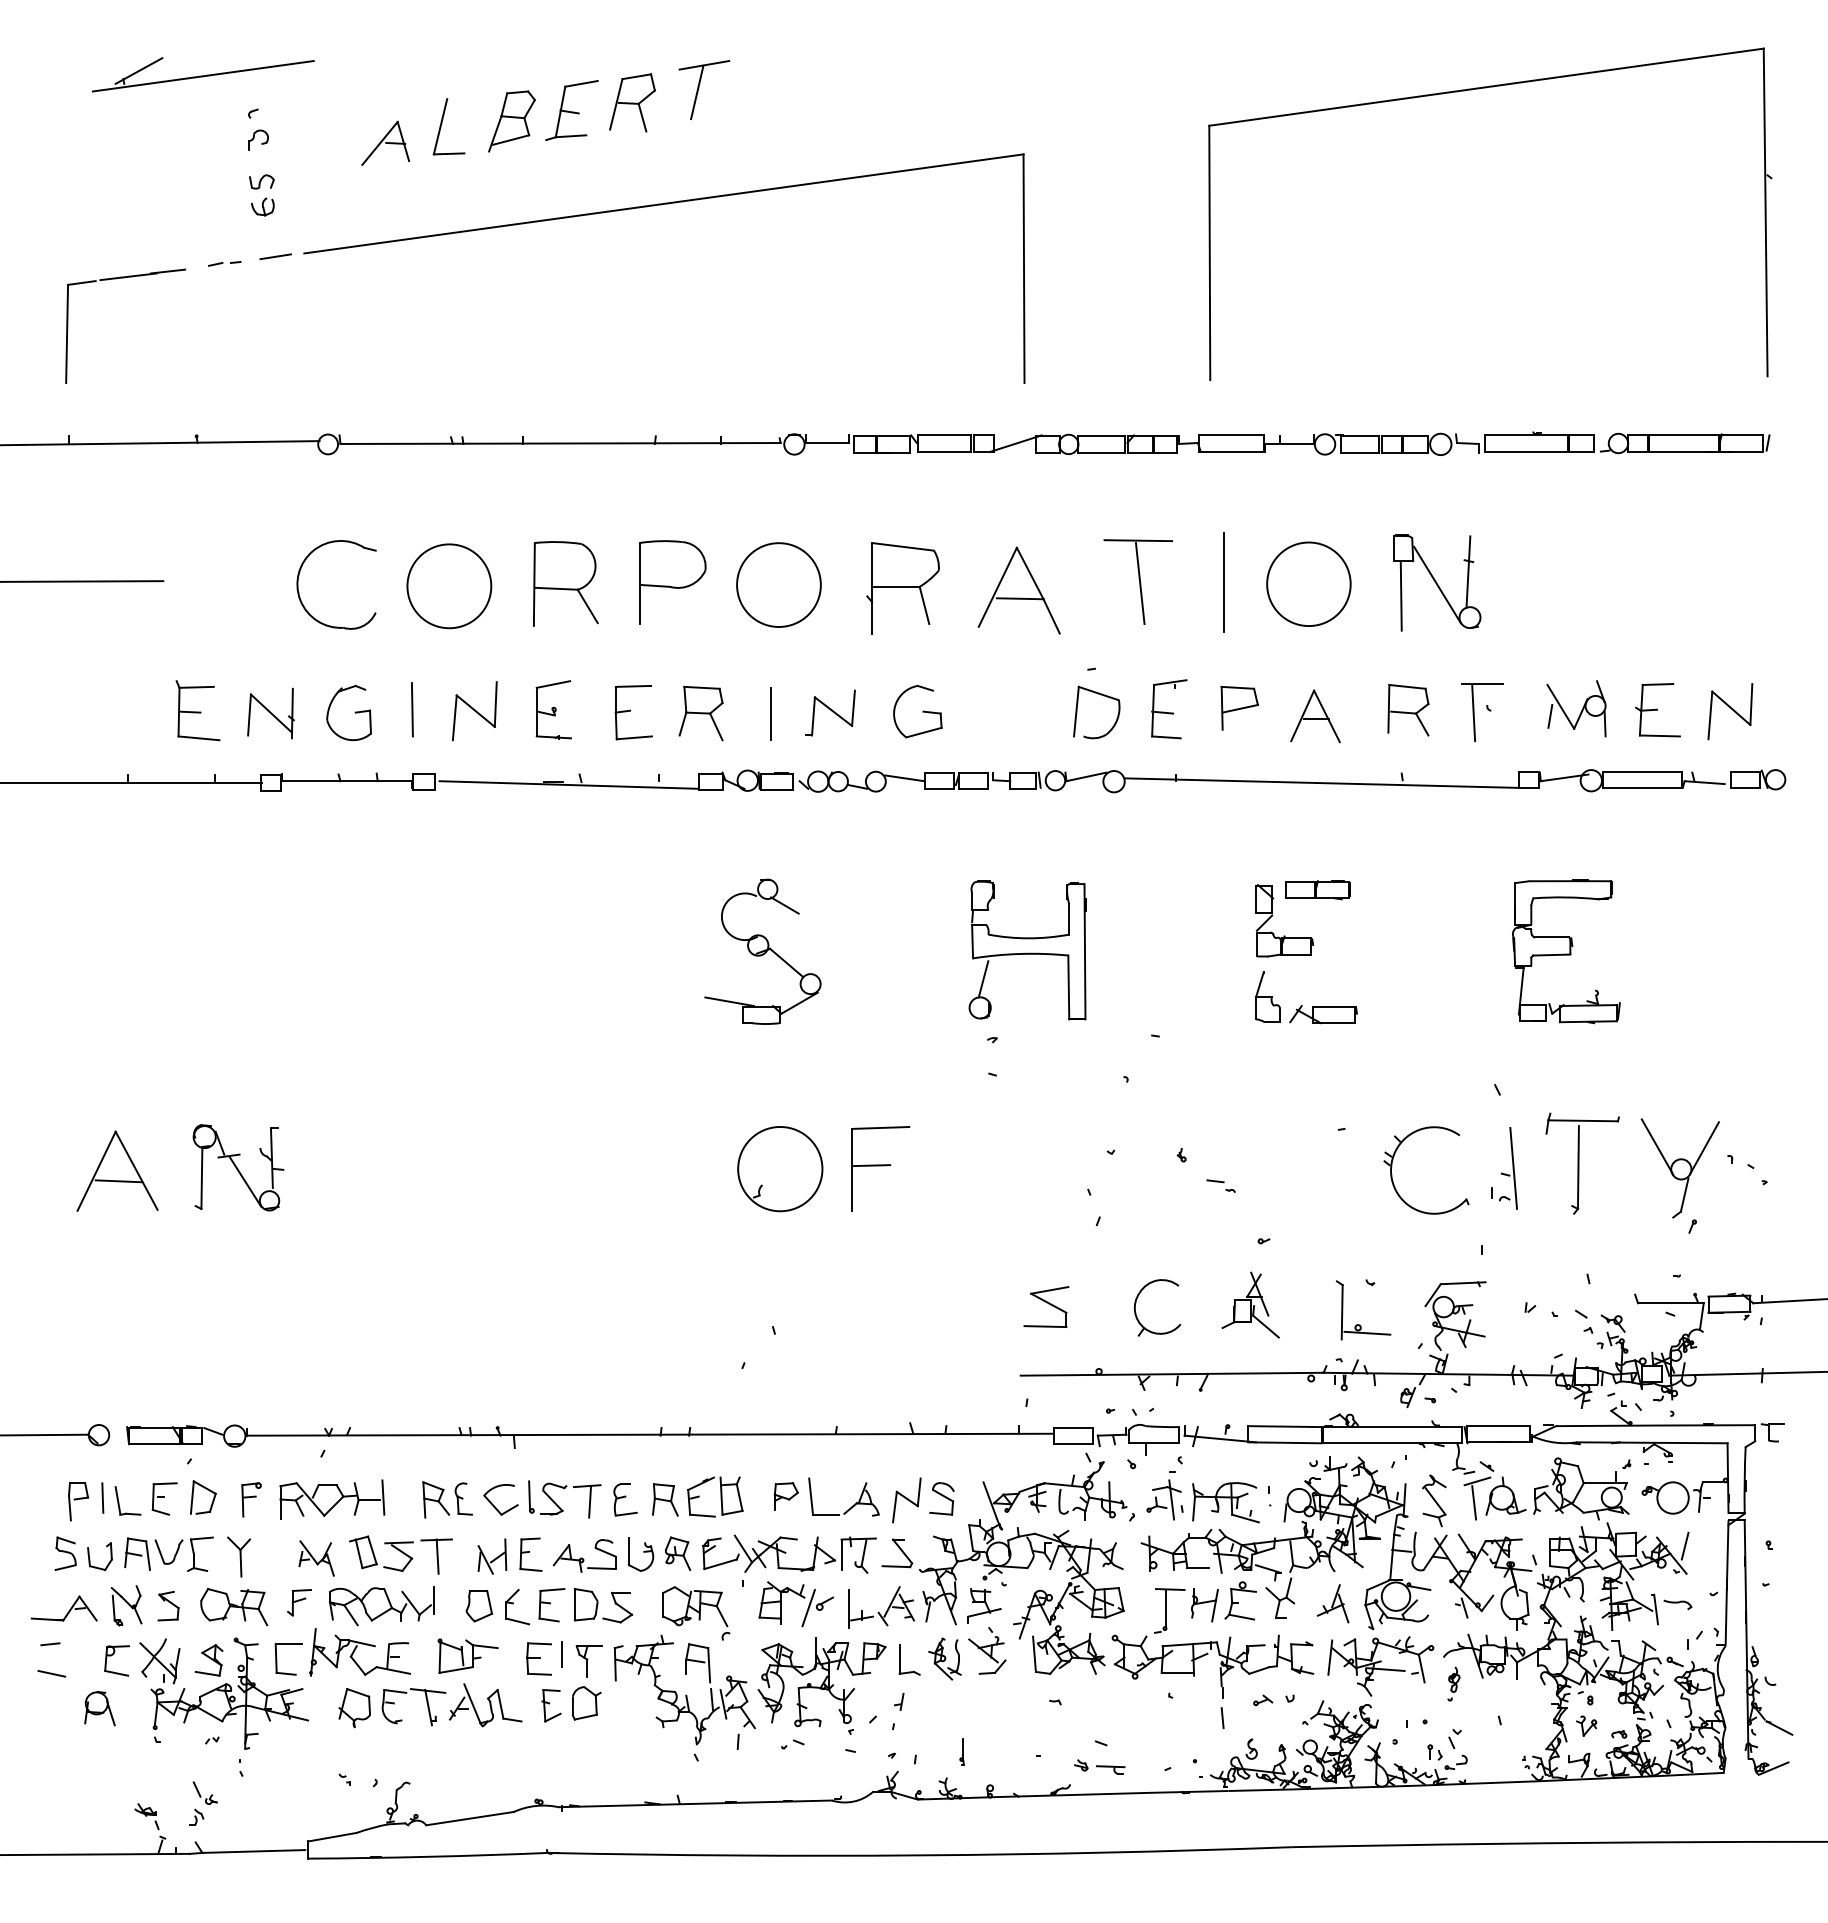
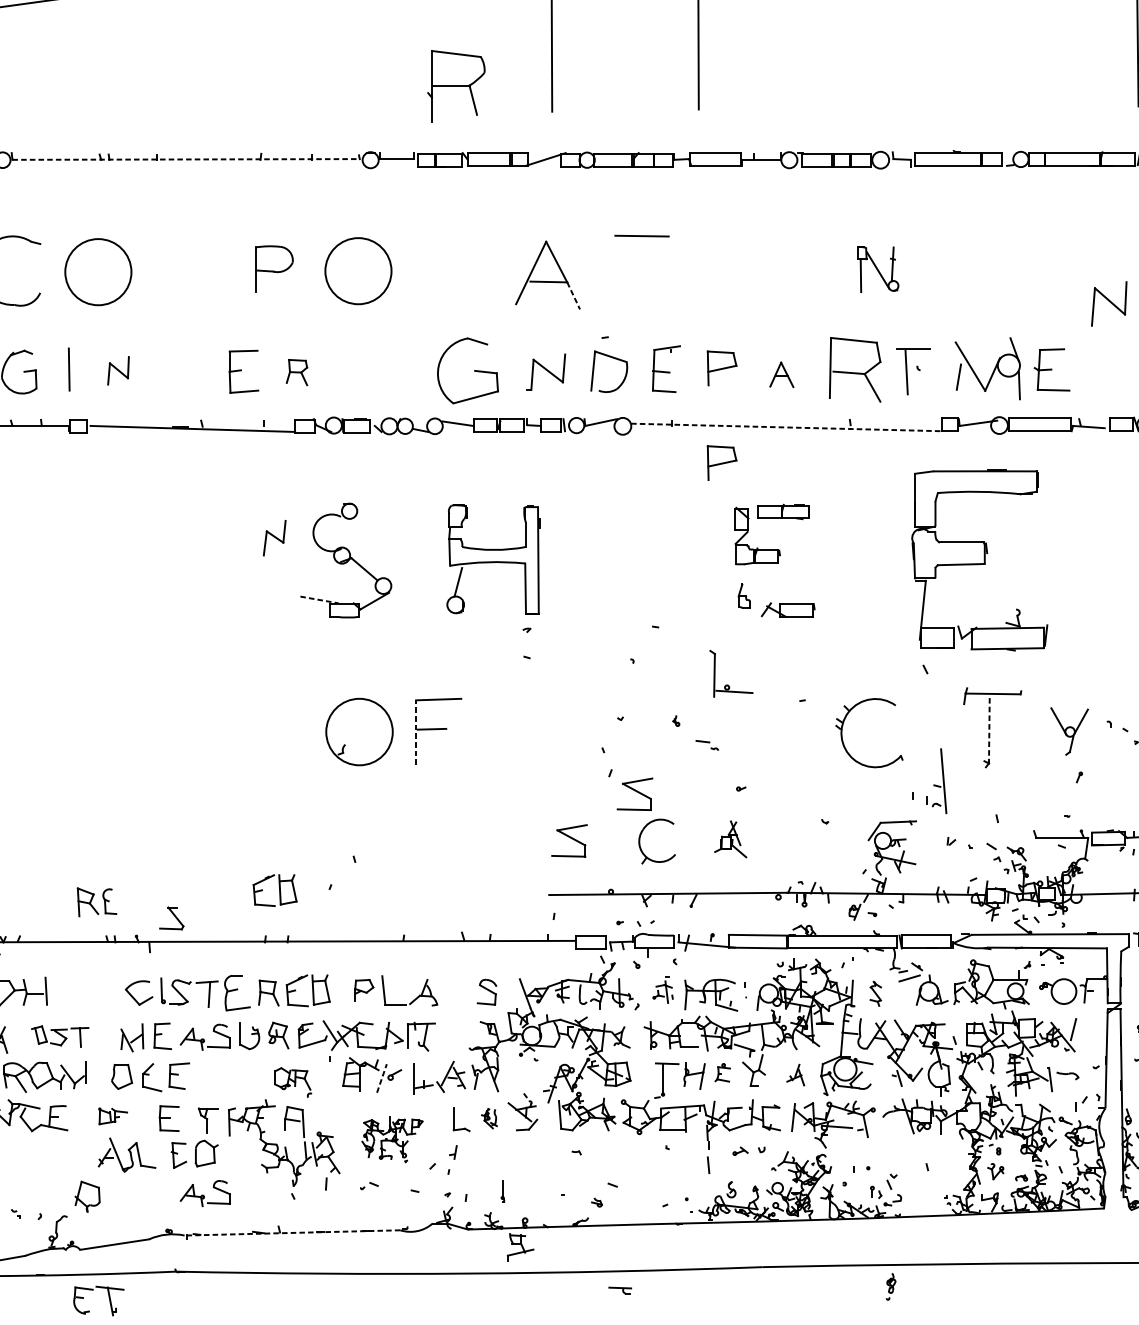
line: (561, 443) -> (186, 159), solid -> dashed
line: (1223, 581) -> (709, 268), removed
part: (672, 582) -> (274, 269), size x0.7
part: (1437, 582) -> (878, 269), size x0.6
part: (565, 583) -> (190, 269), removed
line: (1139, 583) -> (642, 269), removed
circle: (1308, 583) -> (776, 269), removed
part: (902, 588) -> (455, 86), moved
line: (1051, 616) -> (573, 295), solid -> dashed
part: (1576, 708) -> (987, 368), size x1.4
part: (553, 709) -> (180, 369), removed
part: (1408, 710) -> (855, 370), size x1.6
part: (474, 711) -> (118, 370), size x0.6
part: (917, 711) -> (467, 370), size x1.6
part: (1730, 711) -> (1109, 303), moved
part: (830, 712) -> (545, 371), moved
part: (700, 713) -> (296, 372), size x0.6
line: (771, 713) -> (352, 372), removed
part: (1315, 716) -> (781, 374), size x0.6
line: (1321, 783) -> (786, 427), solid -> dashed
part: (1239, 827) -> (721, 462), added
line: (784, 905) -> (362, 524), removed
part: (1027, 950) -> (493, 559), moved
part: (1566, 951) -> (979, 560), size x1.6
part: (1267, 996) -> (743, 595), size x0.6
line: (729, 1001) -> (319, 599), solid -> dashed
part: (1504, 1168) -> (936, 781), moved
line: (1578, 1168) -> (989, 731), solid -> dashed
part: (1679, 1168) -> (1069, 731), size x0.6
line: (852, 1169) -> (416, 732), solid -> dashed
part: (1129, 1247) -> (635, 793), added
part: (1250, 1304) -> (730, 838), size x0.7
part: (1360, 1324) -> (728, 685), moved
part: (673, 1369) -> (275, 890), added
part: (1164, 1495) -> (662, 989), size x0.7
part: (441, 1497) -> (92, 900), moved
part: (625, 1499) -> (237, 992), size x1.4
part: (906, 1500) -> (274, 538), moved
part: (1434, 1500) -> (875, 993), size x0.6
line: (1474, 1502) -> (907, 995), removed
part: (897, 1553) -> (171, 918), moved
part: (400, 1554) -> (59, 1036), size x0.7
part: (1240, 1600) -> (722, 1072), size x0.6
part: (1332, 1603) -> (795, 1074), size x0.7
part: (603, 1605) -> (220, 1076), removed
part: (984, 1605) -> (520, 1246), moved
line: (808, 1607) -> (381, 1077), solid -> dashed
part: (696, 1613) -> (293, 1082), size x0.7
line: (561, 1654) -> (186, 1115), removed
part: (467, 1655) -> (112, 1115), size x0.6
part: (944, 1658) -> (489, 1118), size x0.6
part: (1453, 1683) -> (890, 1286), moved
part: (821, 1685) -> (392, 1139), size x0.6
part: (426, 1703) -> (108, 1298), moved
part: (354, 1708) -> (87, 1197), moved
part: (584, 1753) -> (205, 1193), added
part: (1110, 1769) -> (620, 1290), moved
line: (695, 1803) -> (292, 1232), solid -> dashed

